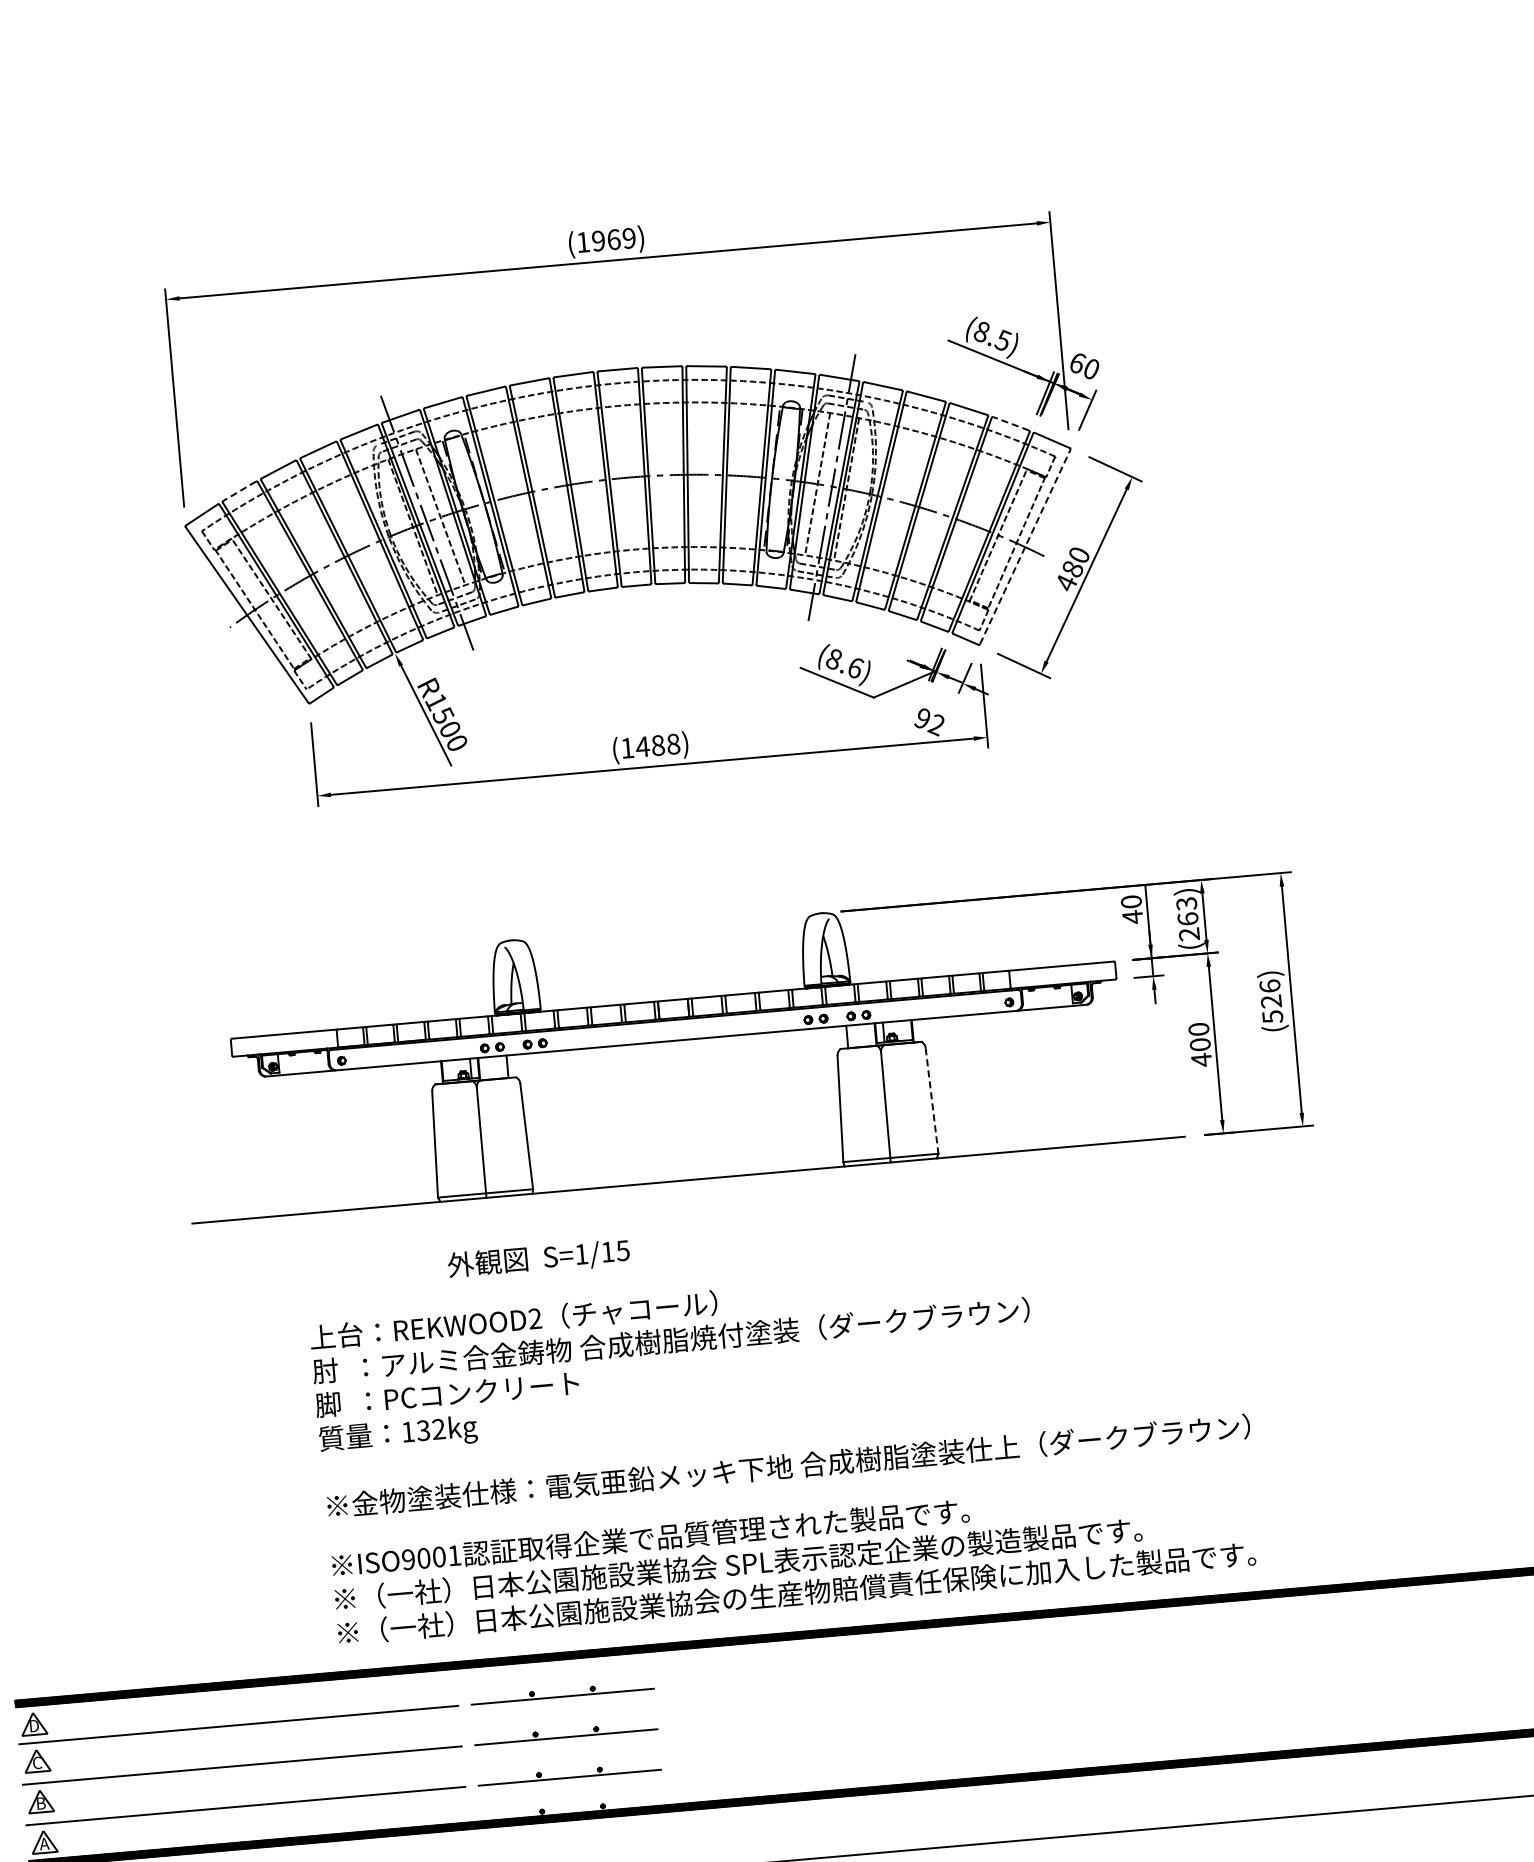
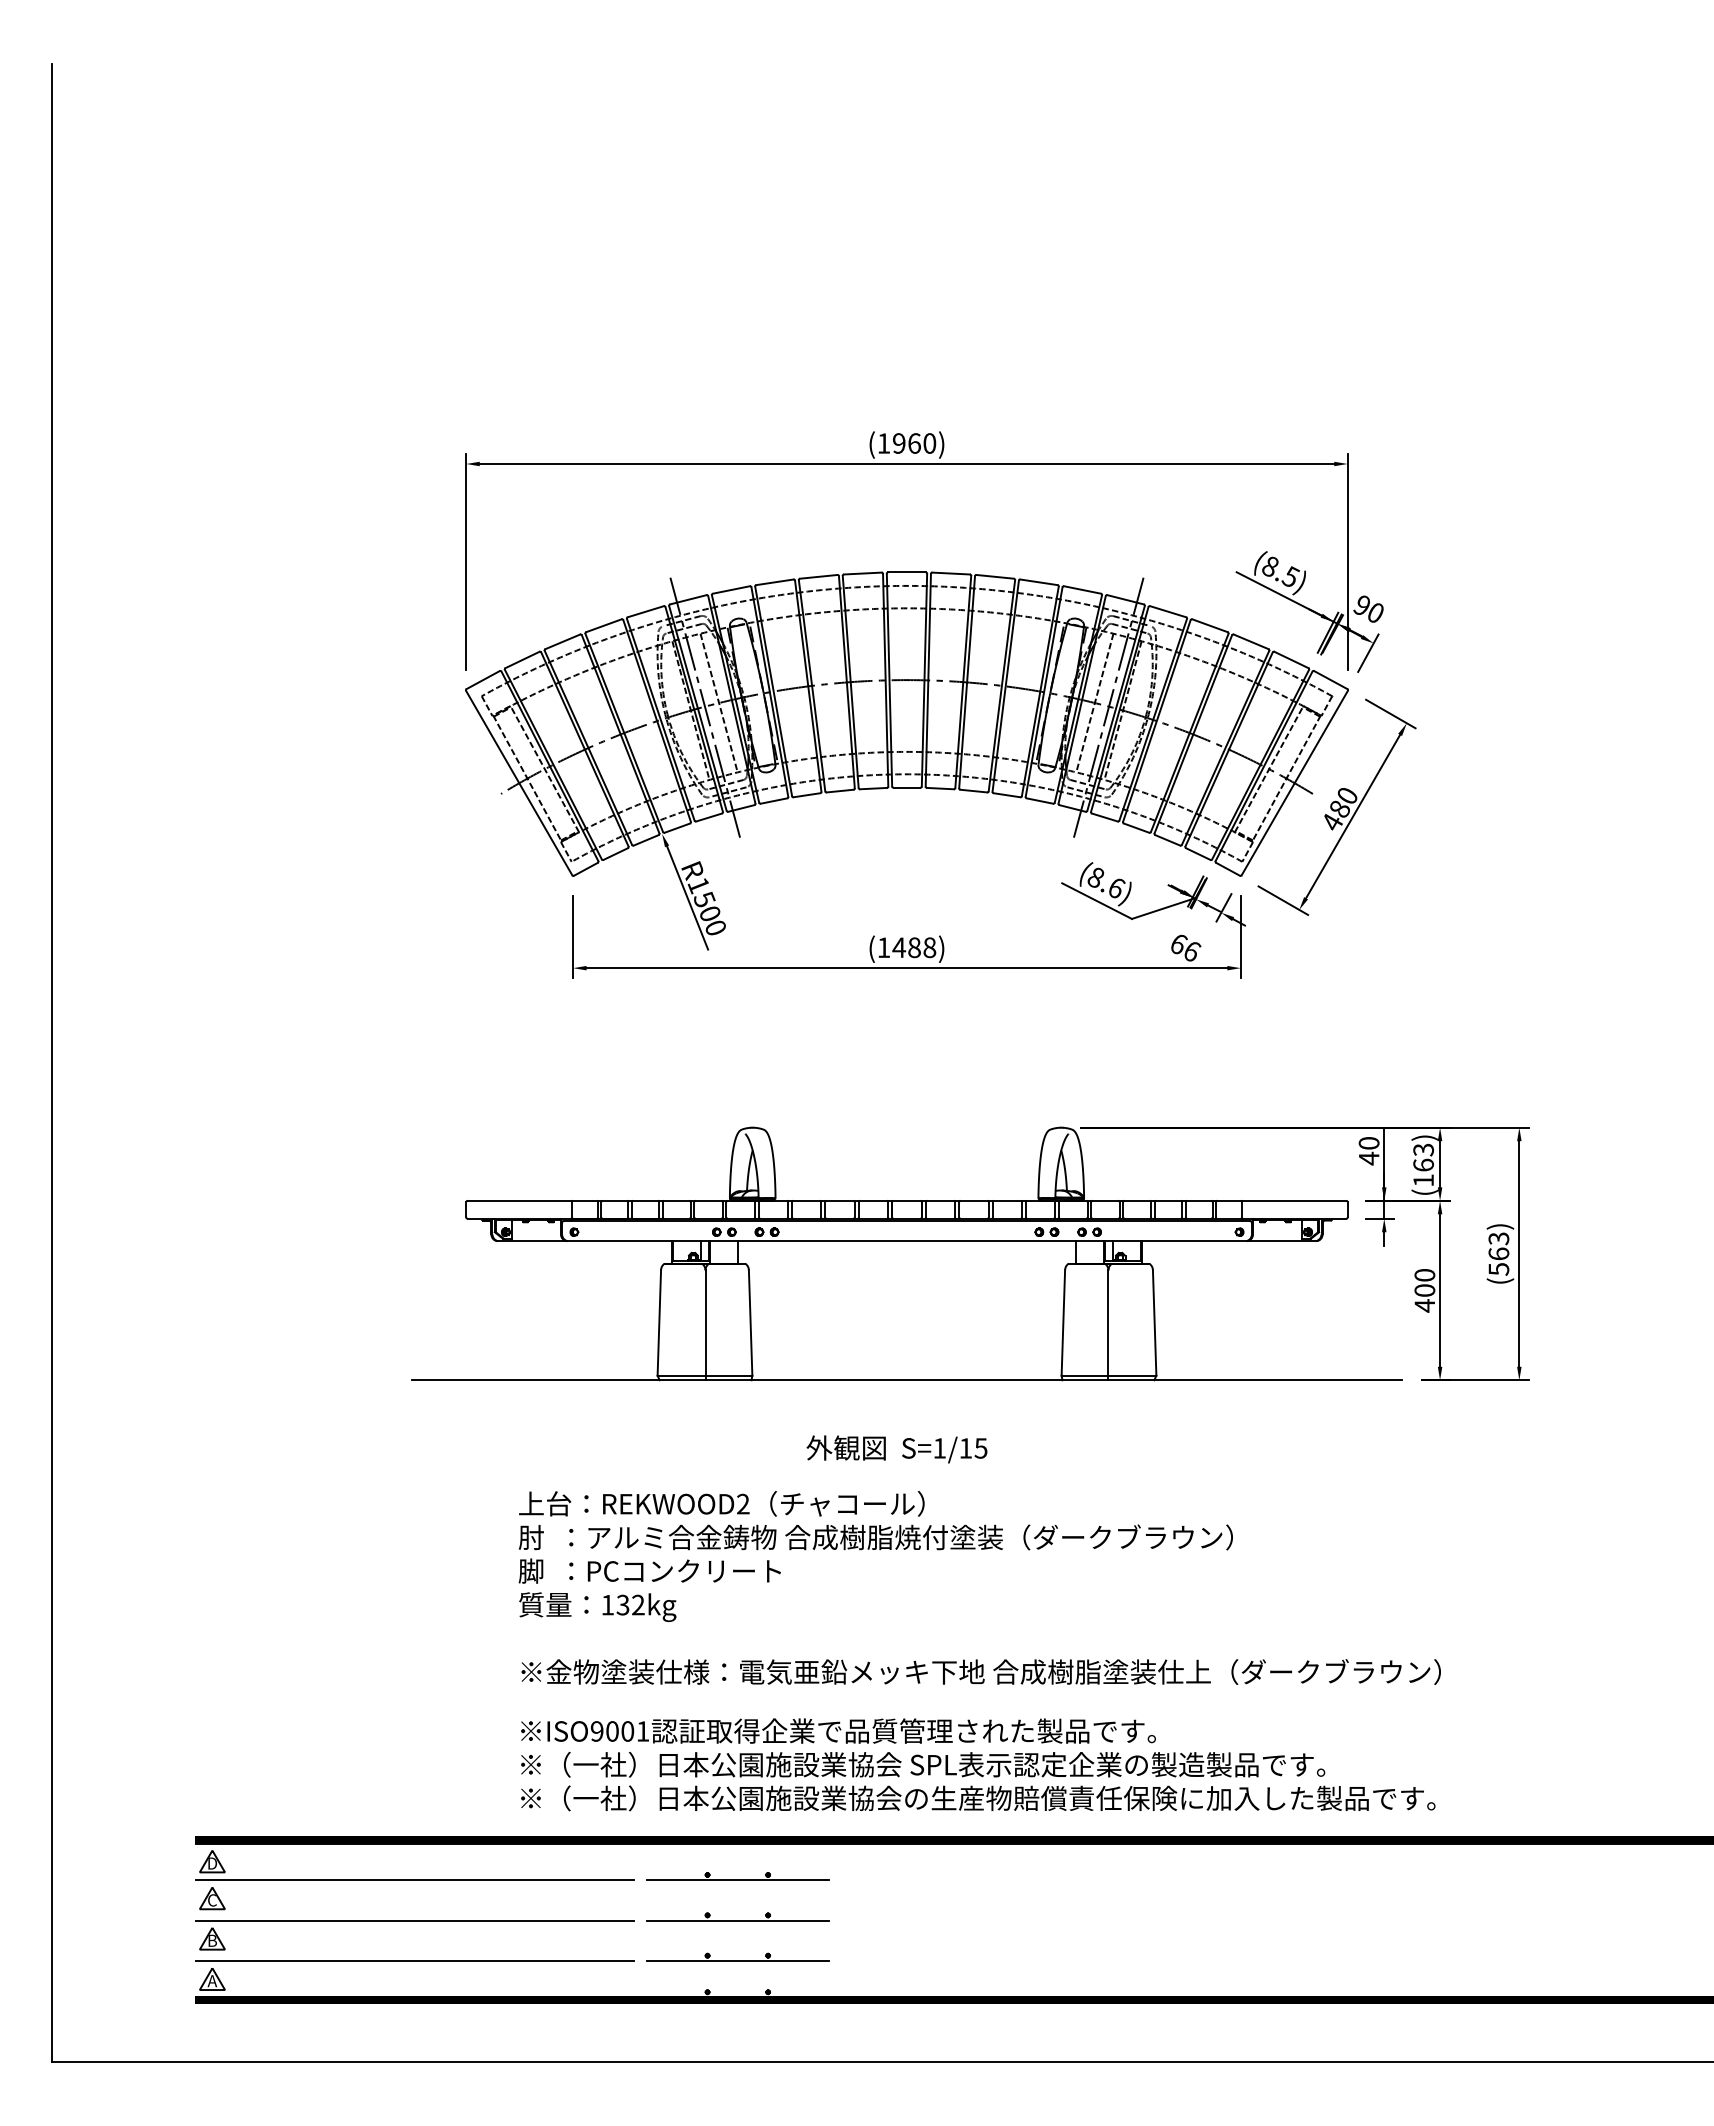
text: (628, 238) -> (929, 443), (1969) -> (1960)
text: (1077, 362) -> (1362, 605), 60 -> 90
line: (1011, 423) -> (1291, 659), dashed -> solid
line: (239, 490) -> (522, 659), dashed -> solid
line: (1025, 546) -> (1295, 782), dashed -> solid
text: (930, 722) -> (1185, 948), 92 -> 66
text: (1189, 934) -> (1423, 1180), (263) -> (163)
text: (1270, 994) -> (1498, 1246), (526) -> (563)
line: (931, 1101) -> (1154, 1323), dashed -> solid
text: (538, 1259) -> (896, 1449), moved

